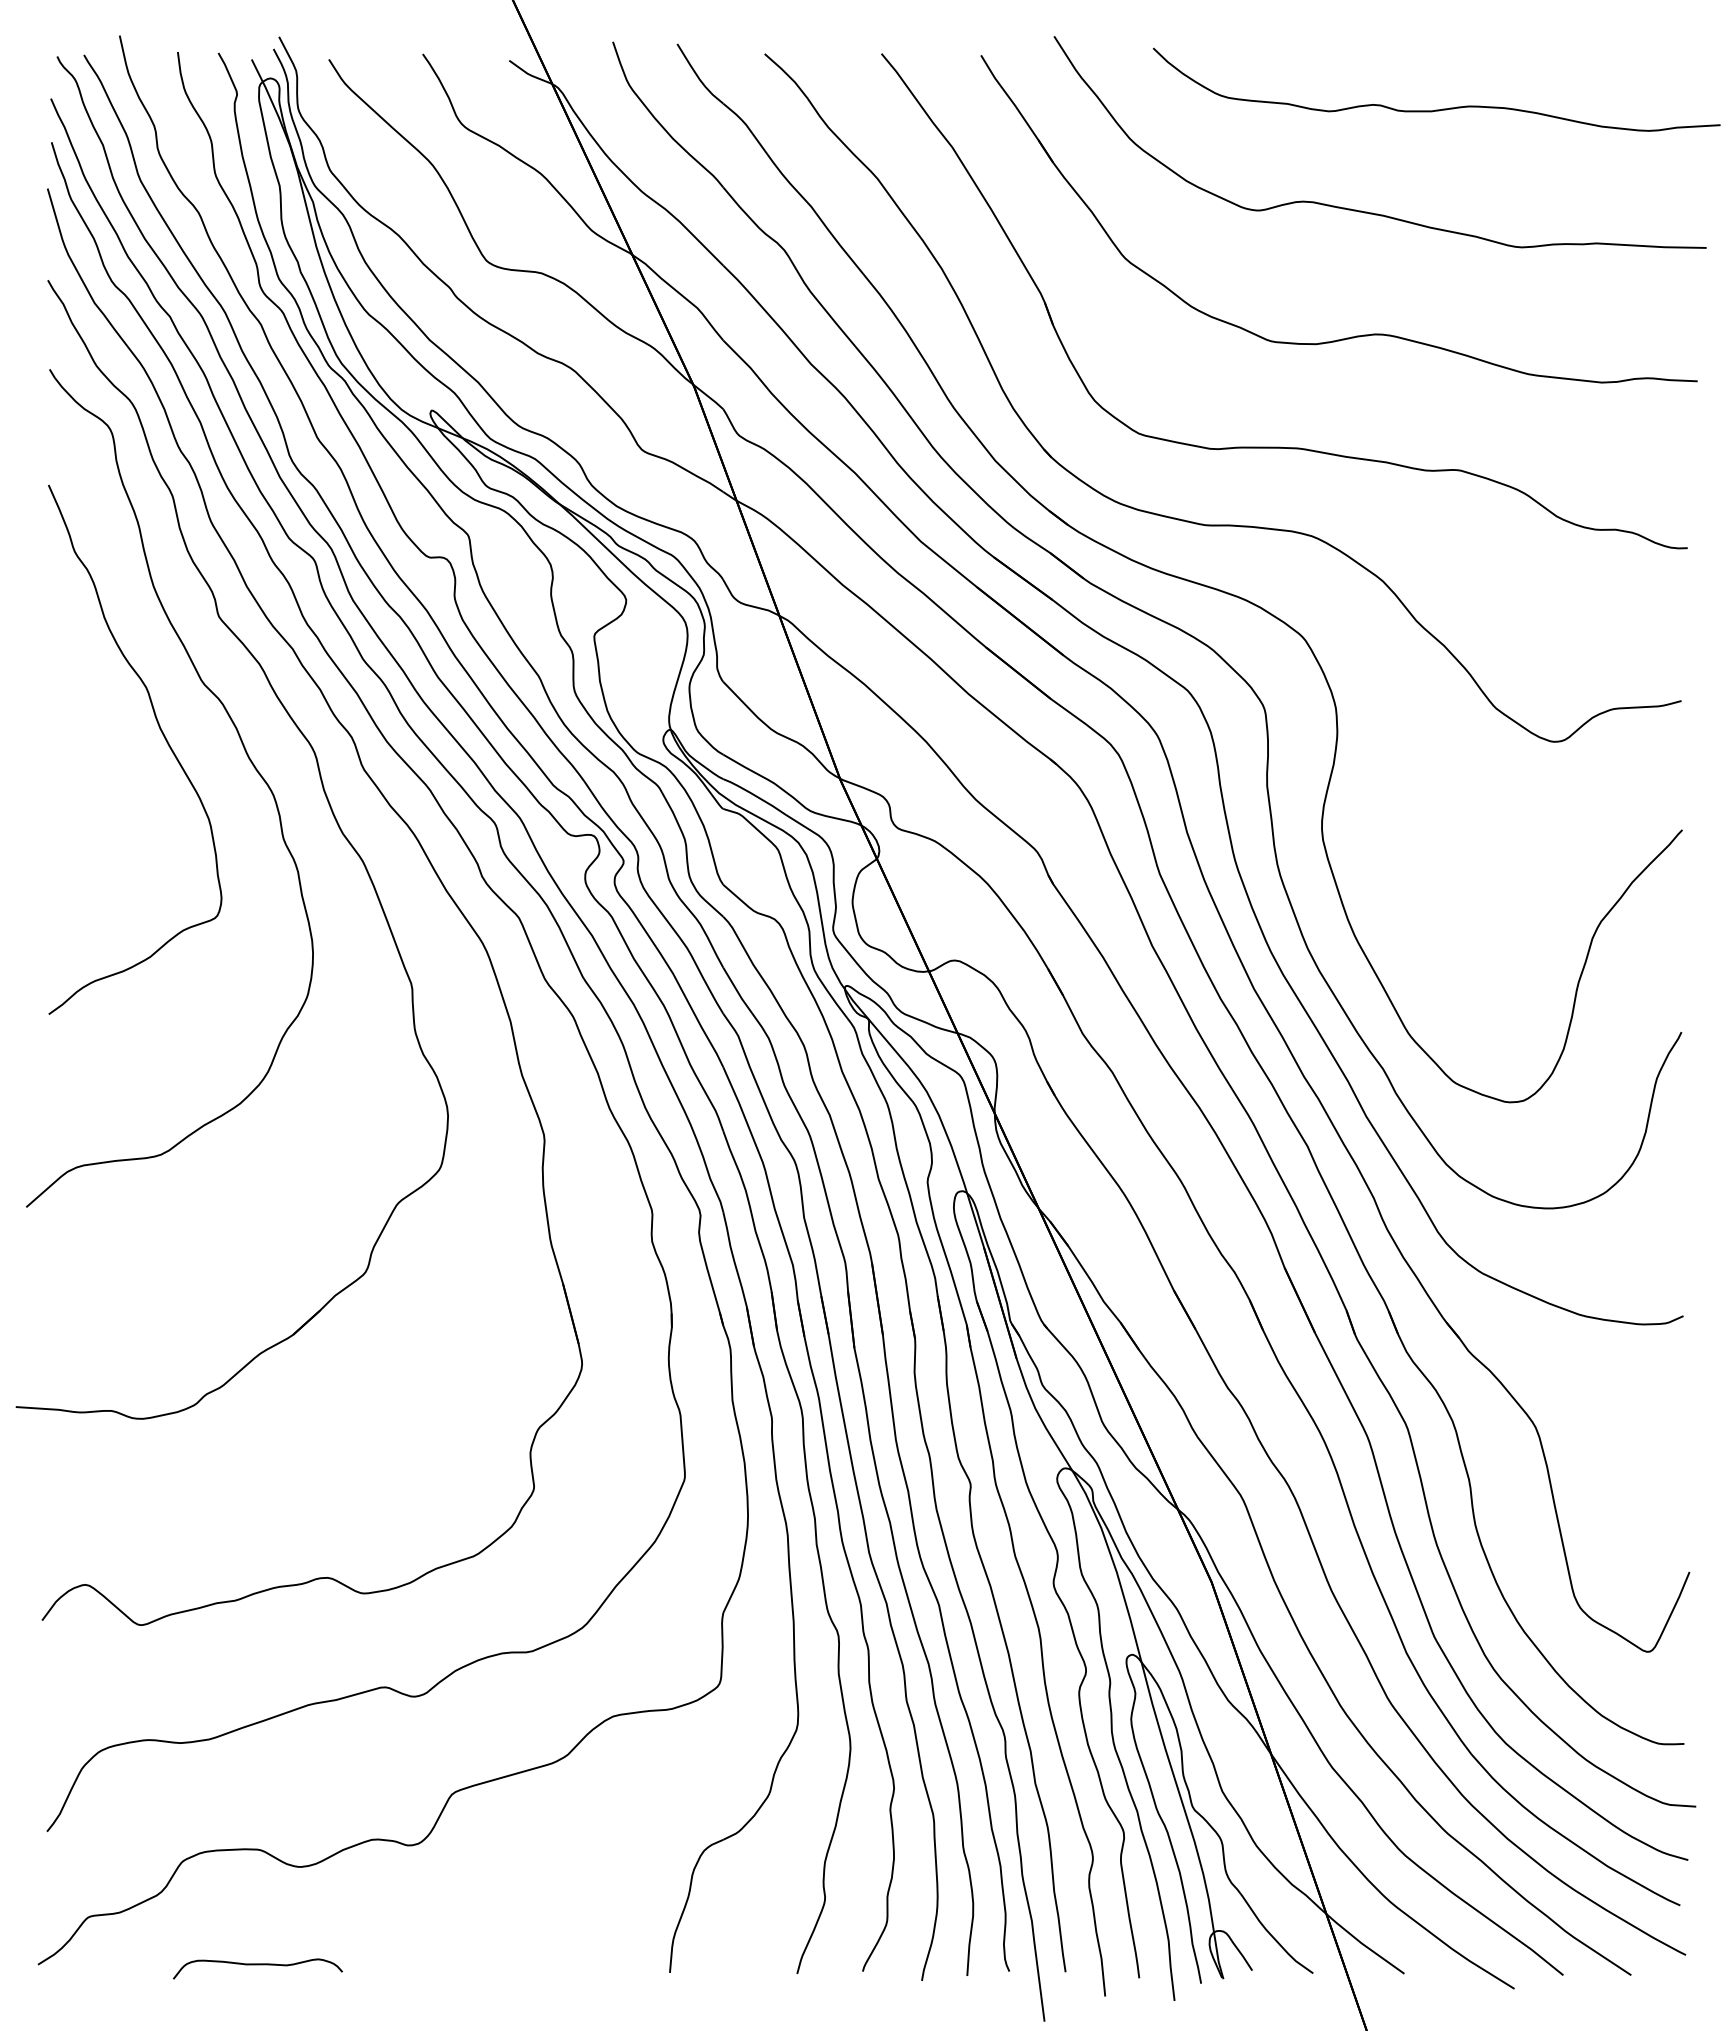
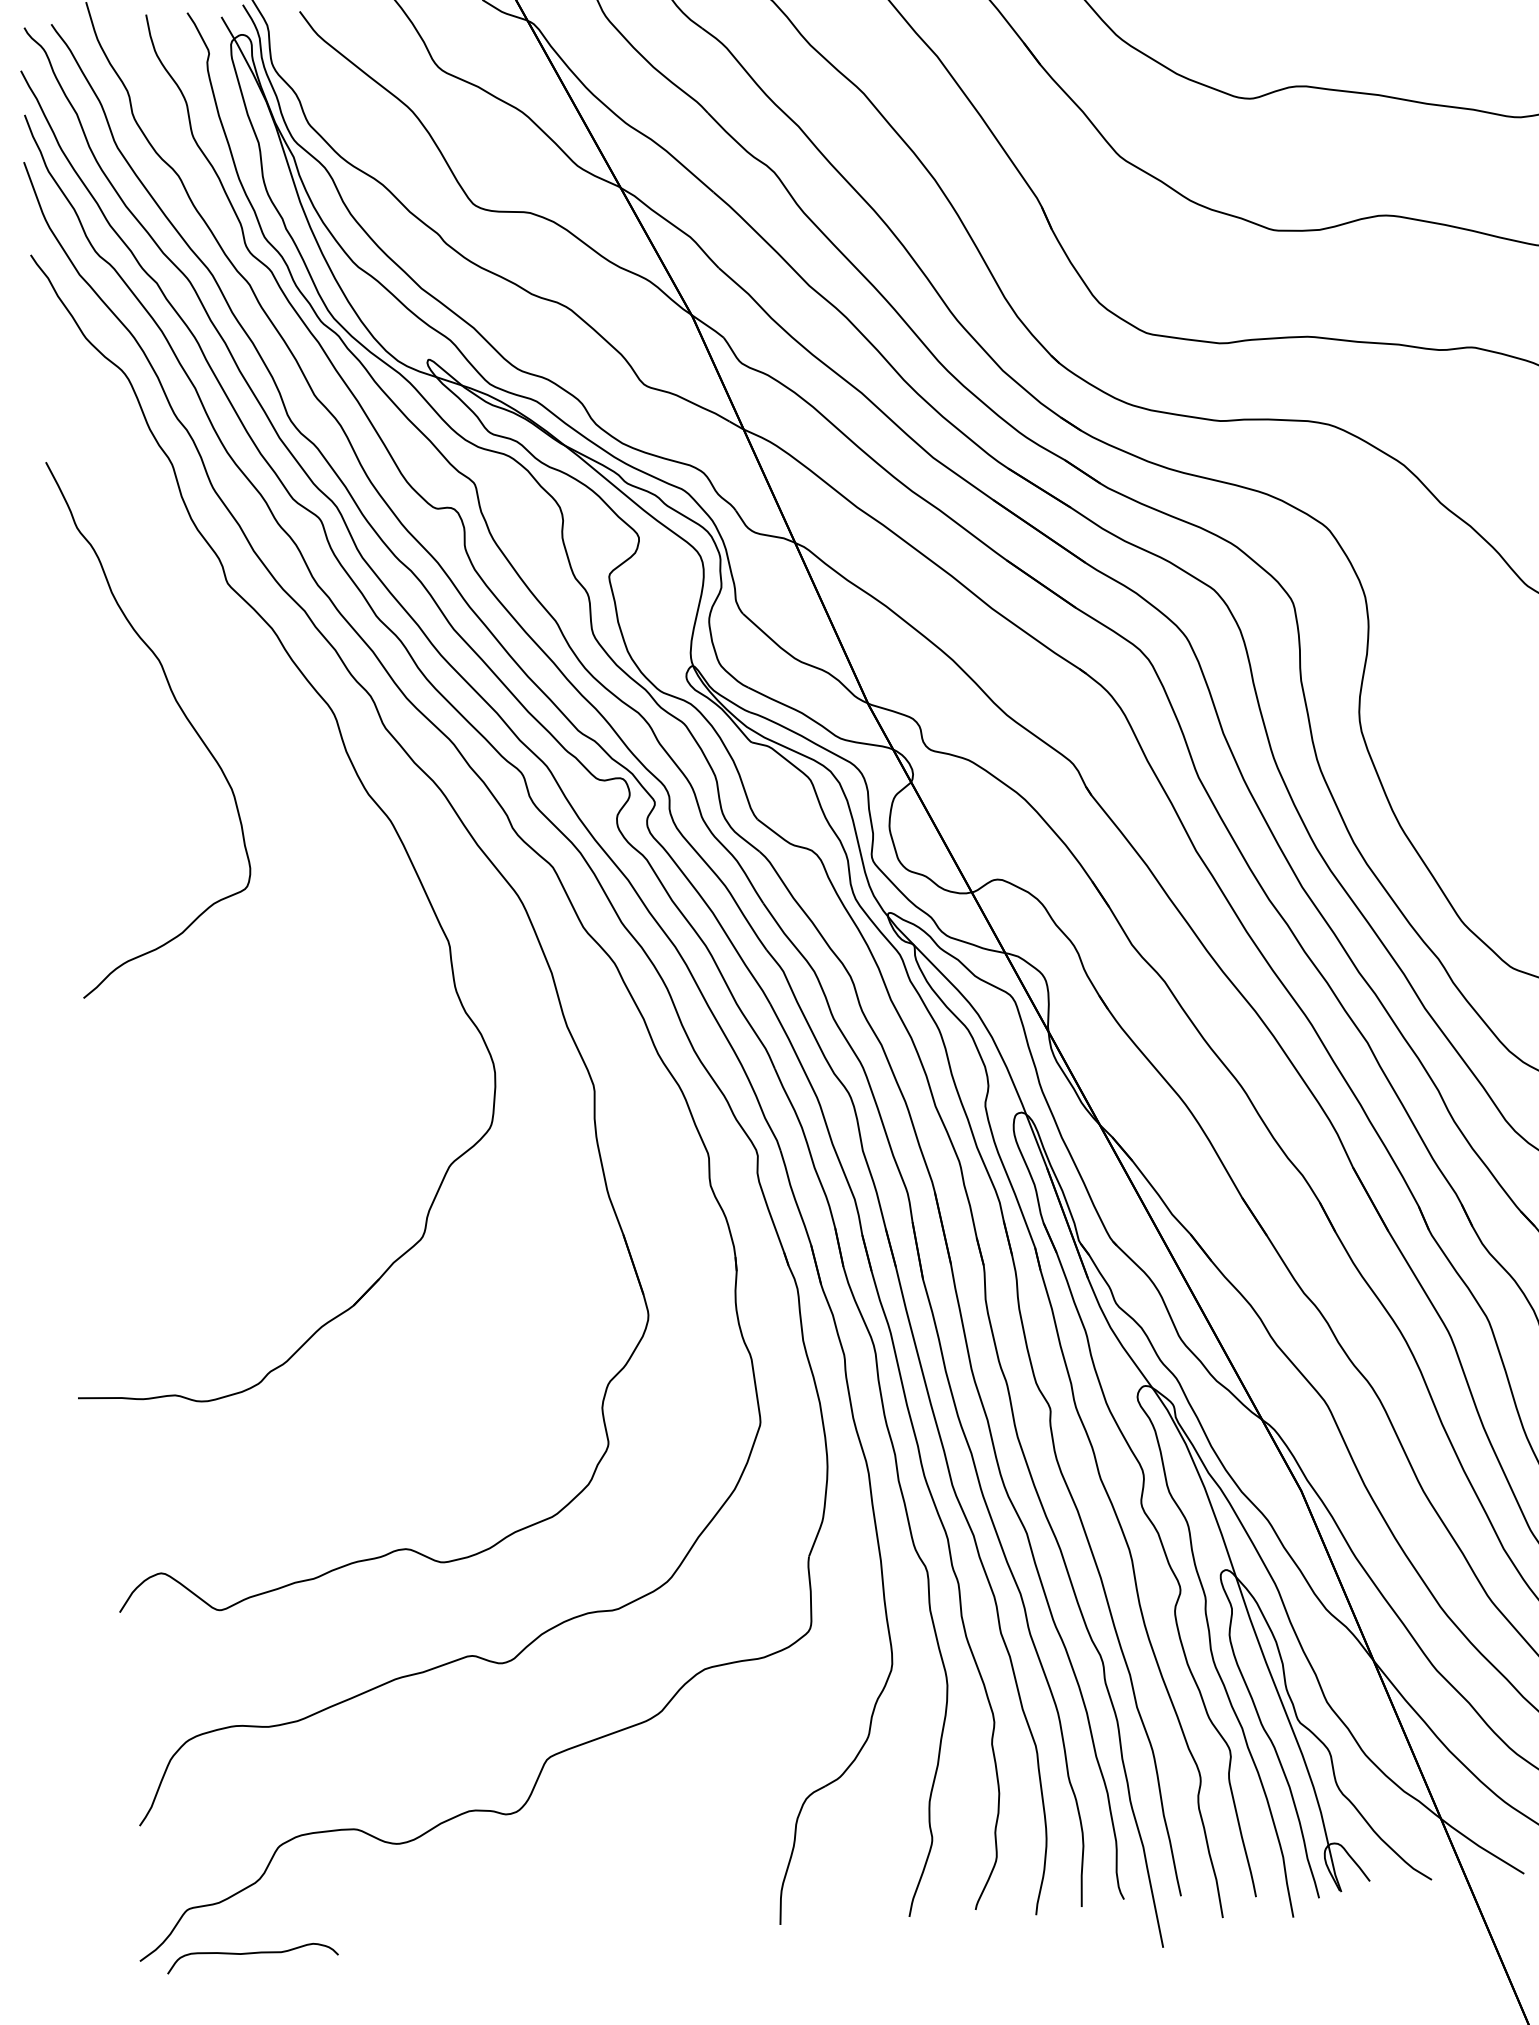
curve: (245, 753) -> (264, 720), removed
curve: (257, 1965) -> (251, 1954), moved

